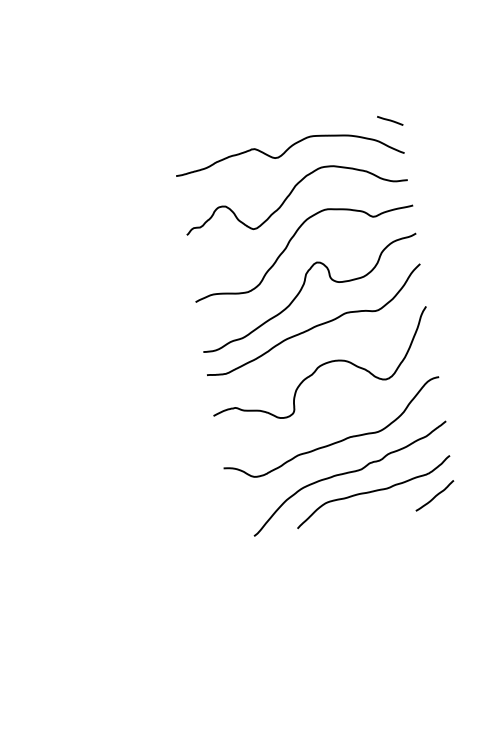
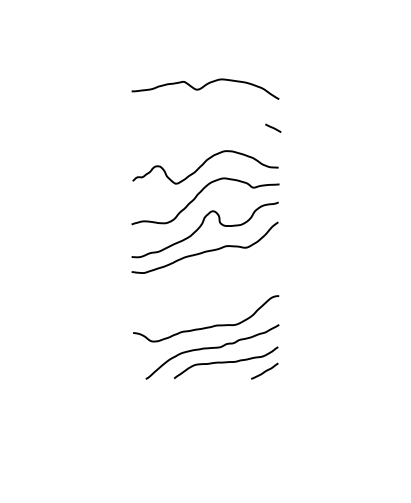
curve: (287, 152) -> (204, 87), moved
curve: (320, 367) -> (204, 278), removed

